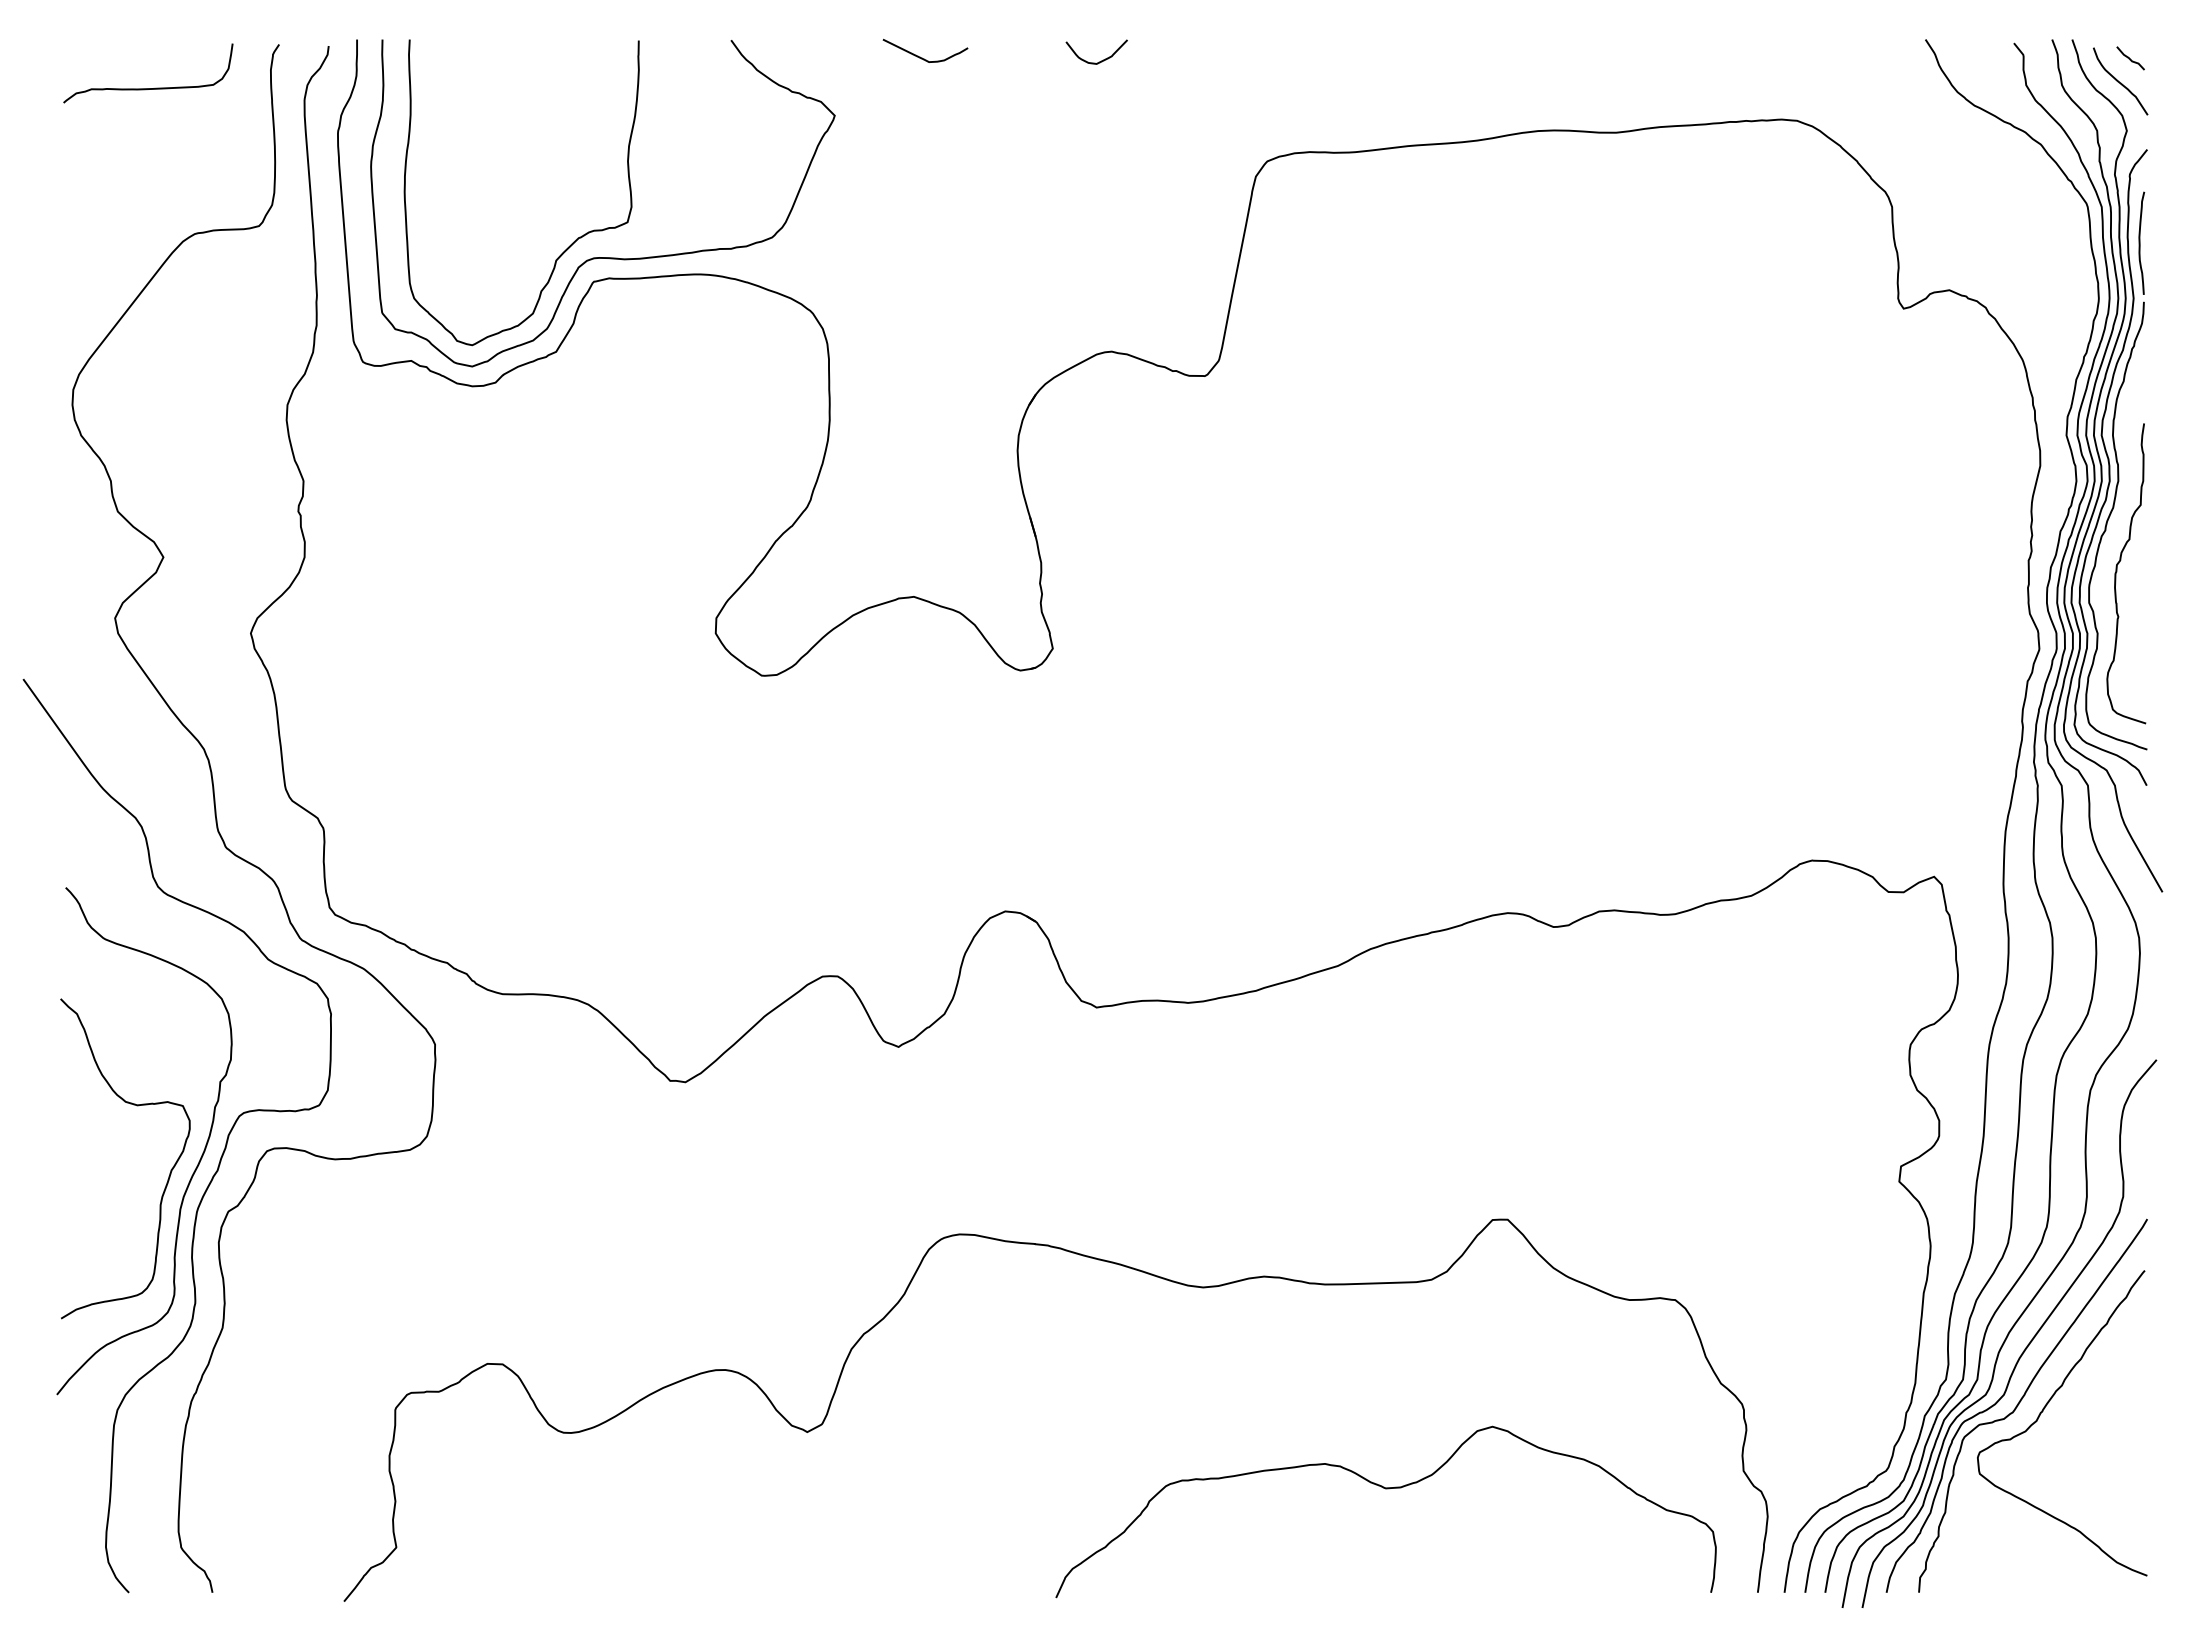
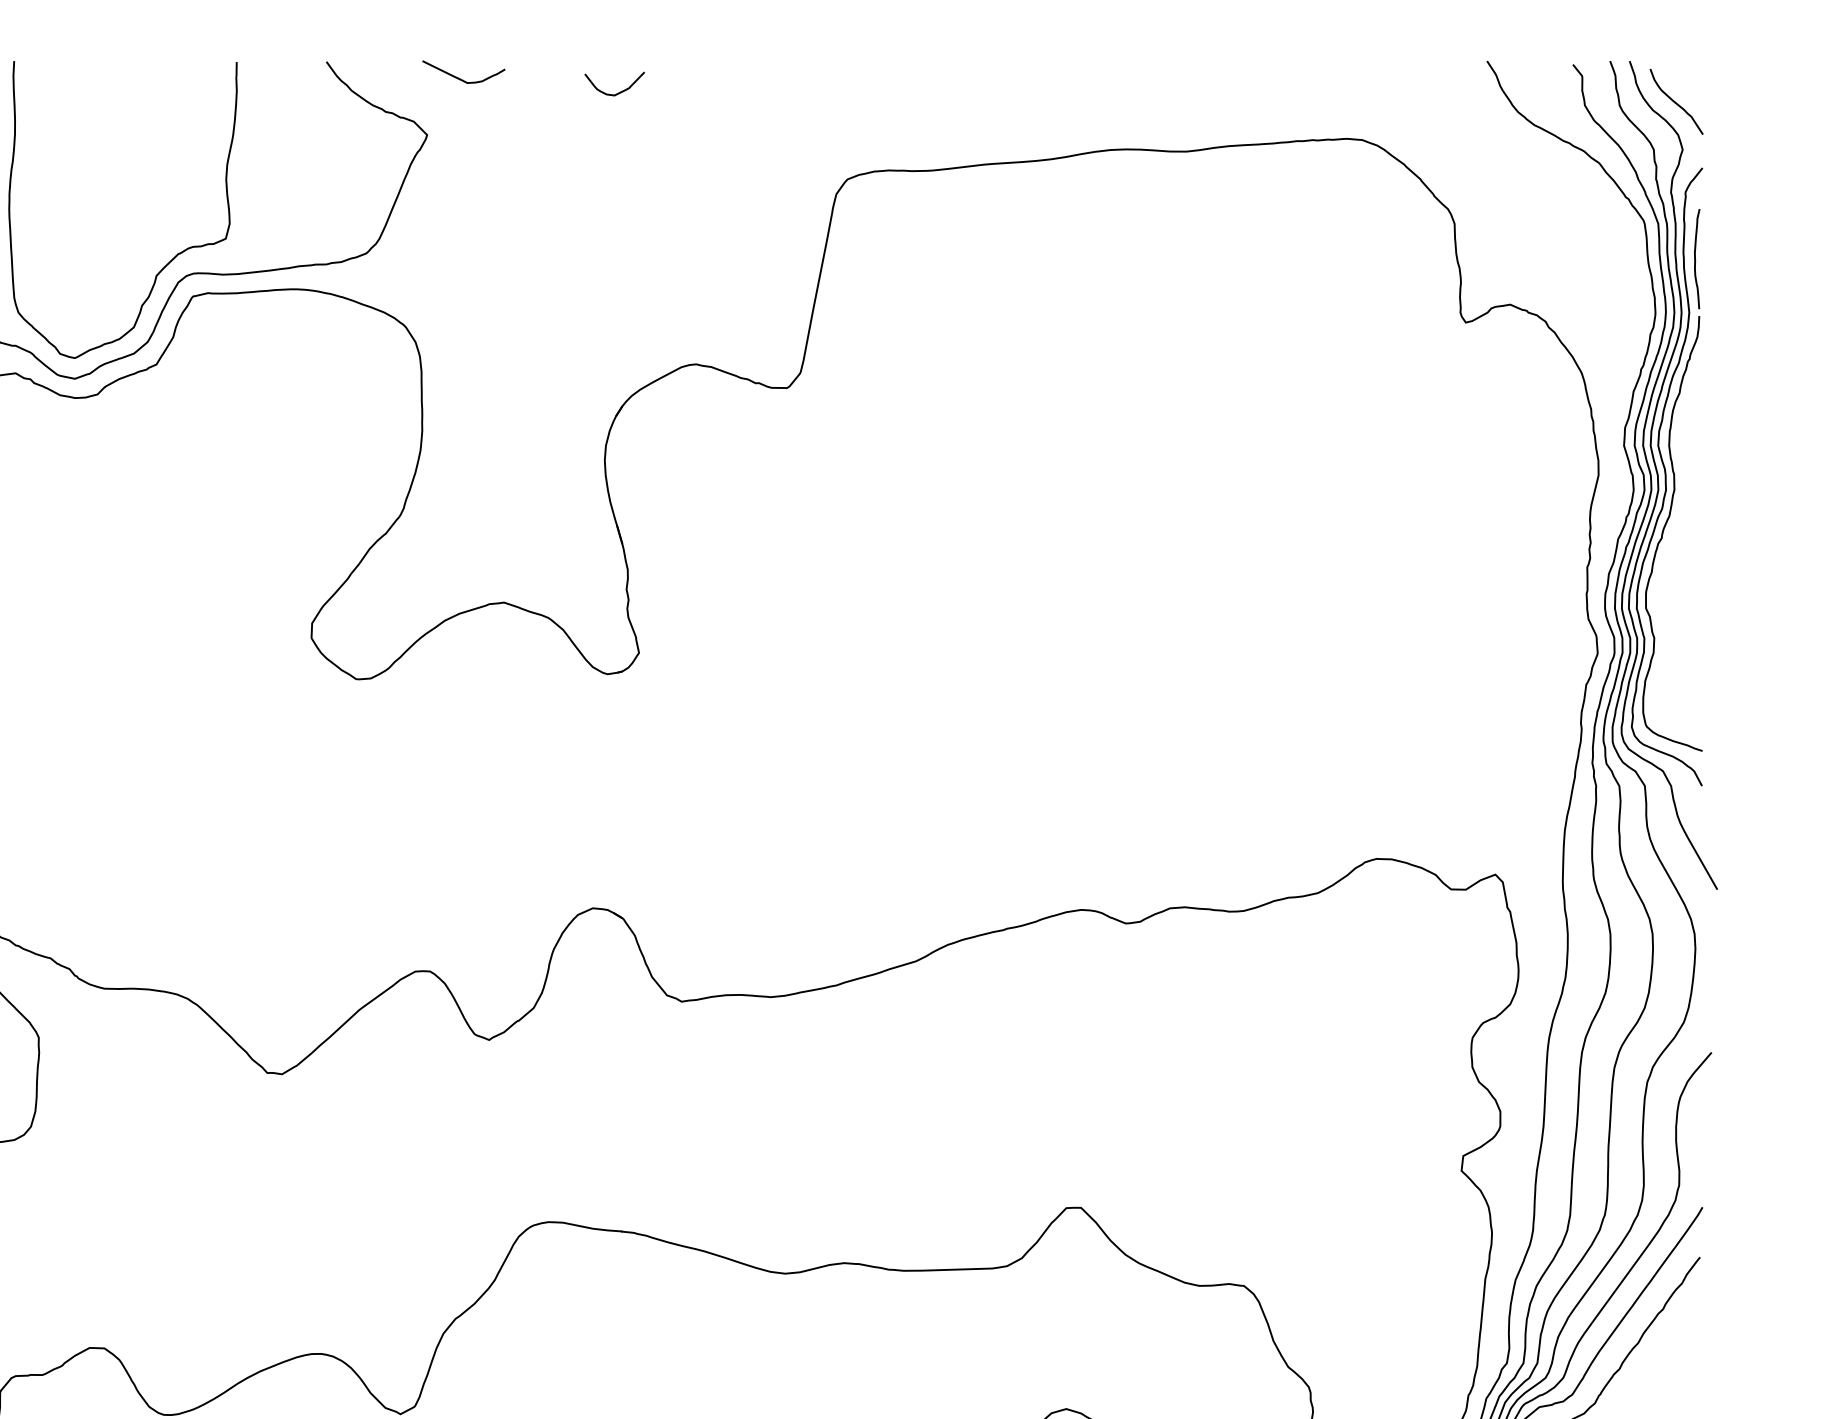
curve: (922, 57) -> (460, 78), moved
curve: (2130, 58) -> (1686, 79), removed
curve: (1101, 60) -> (619, 92), moved
curve: (2117, 571) -> (1673, 577), removed

